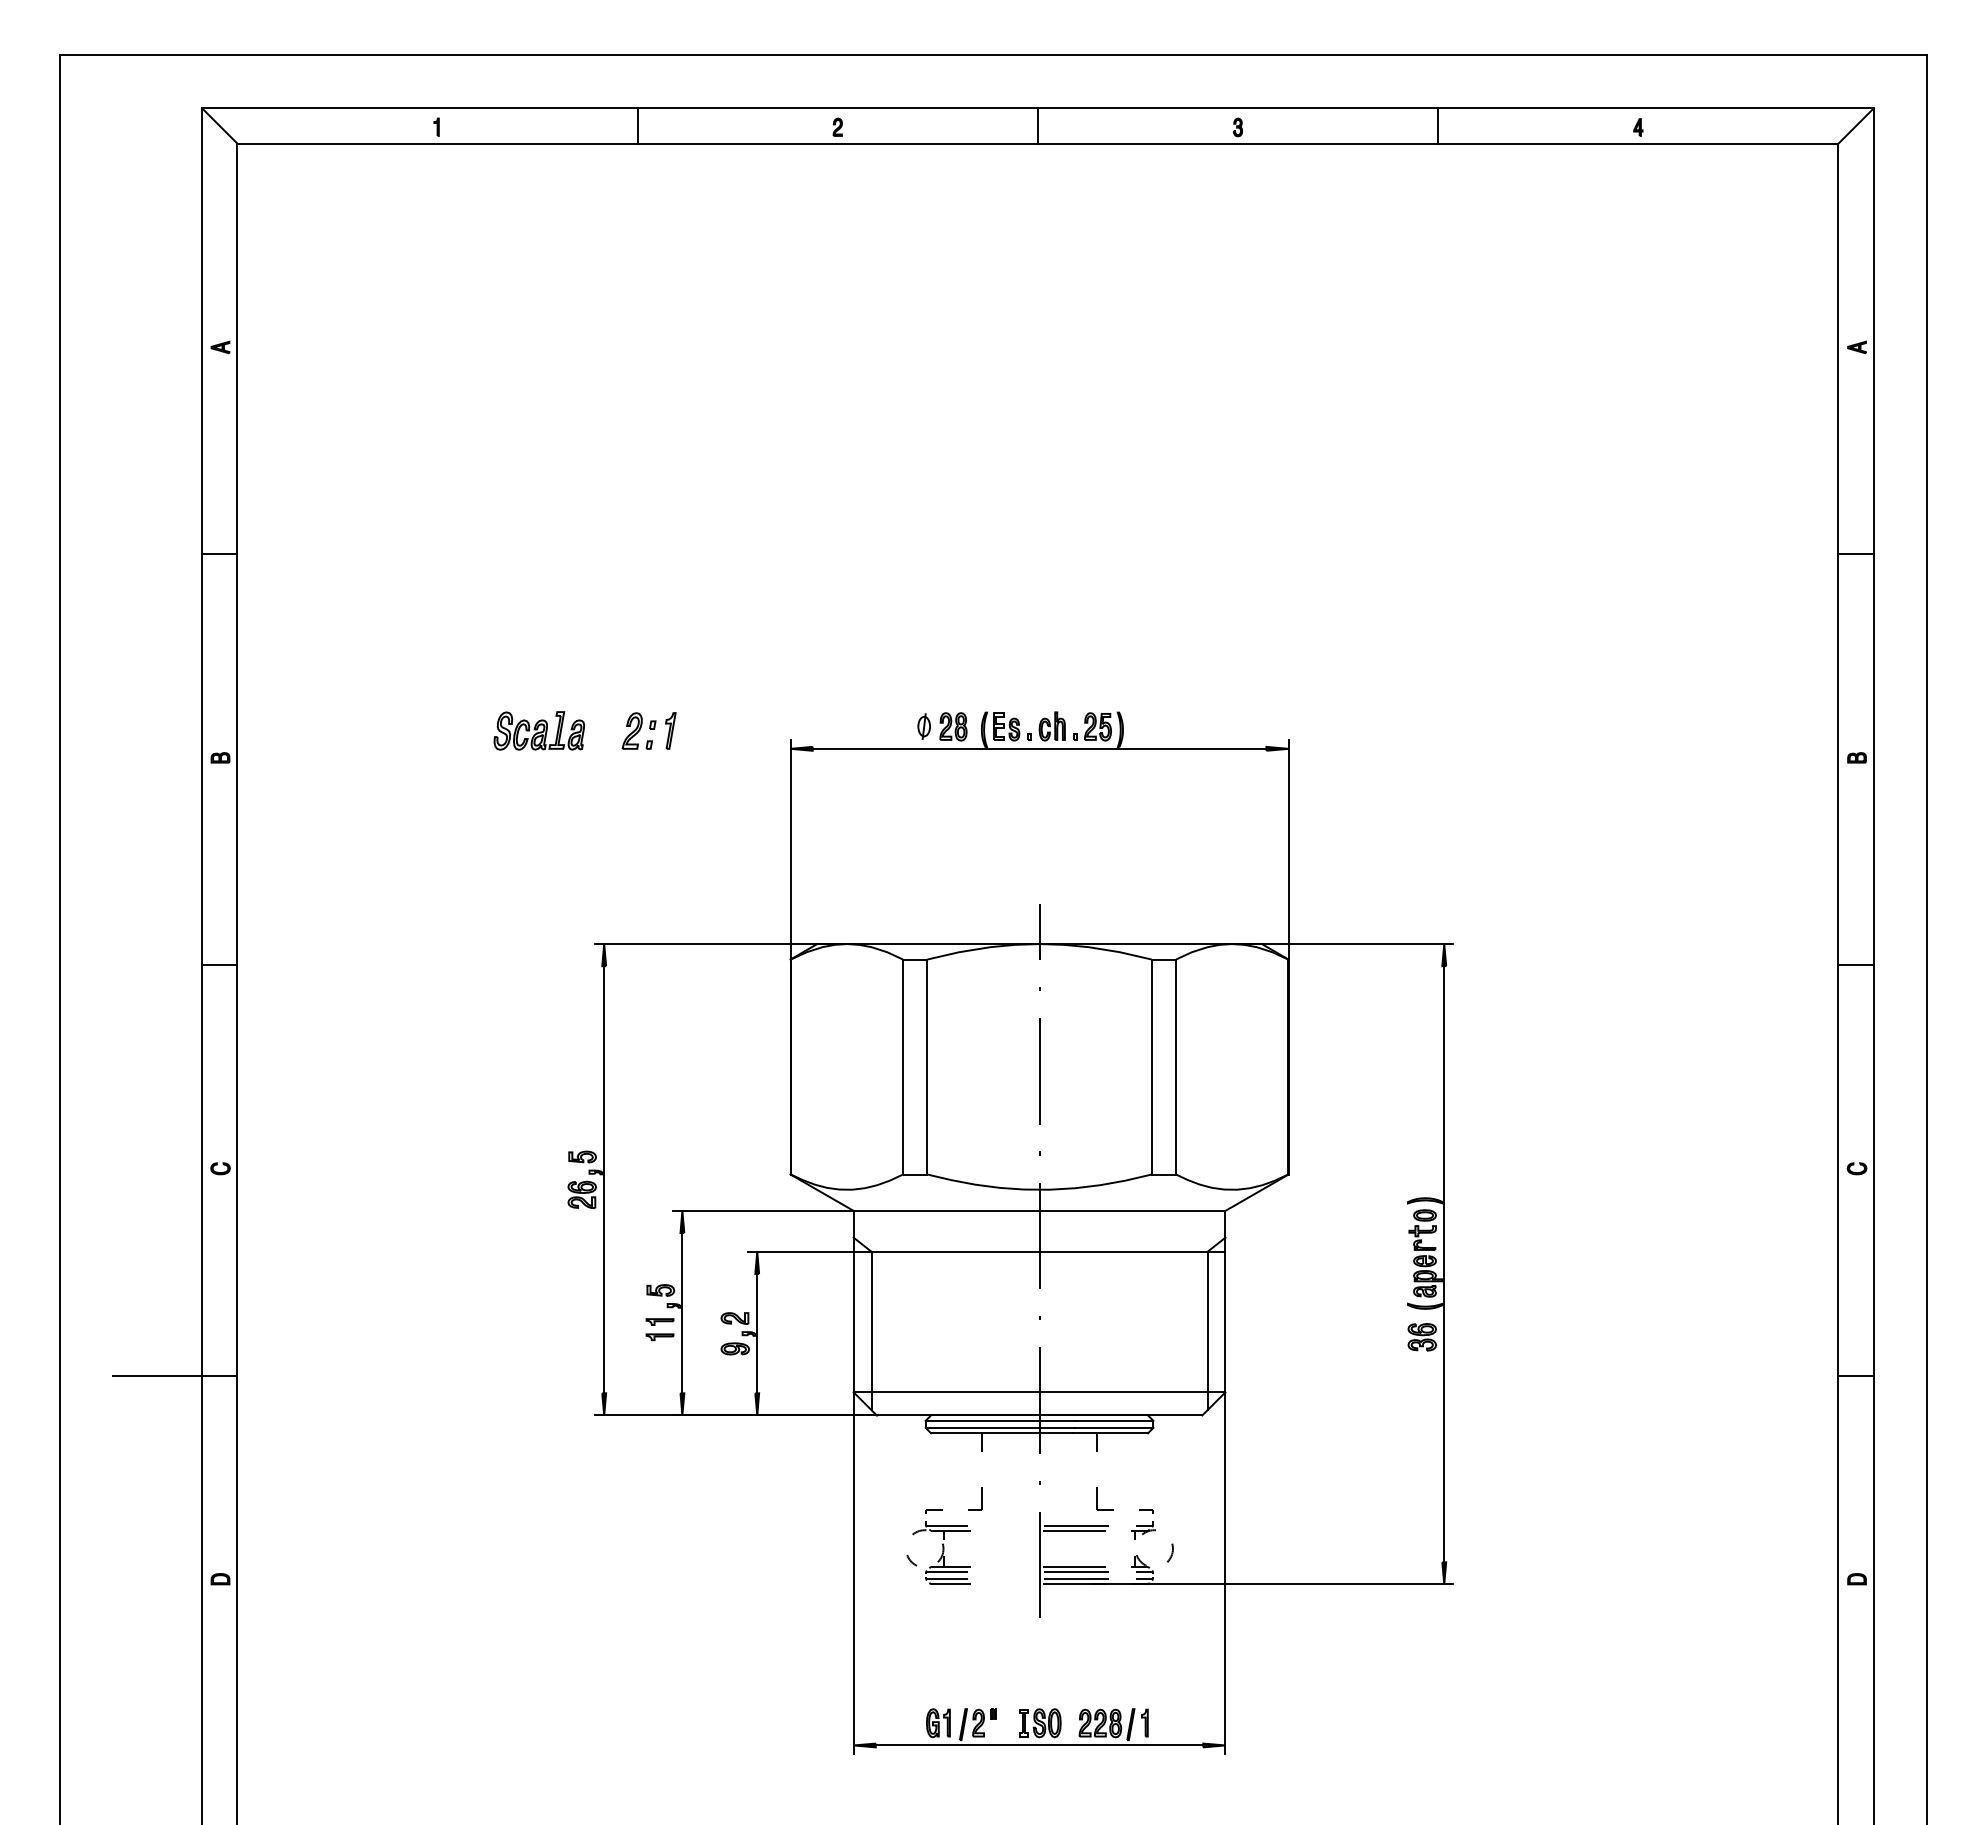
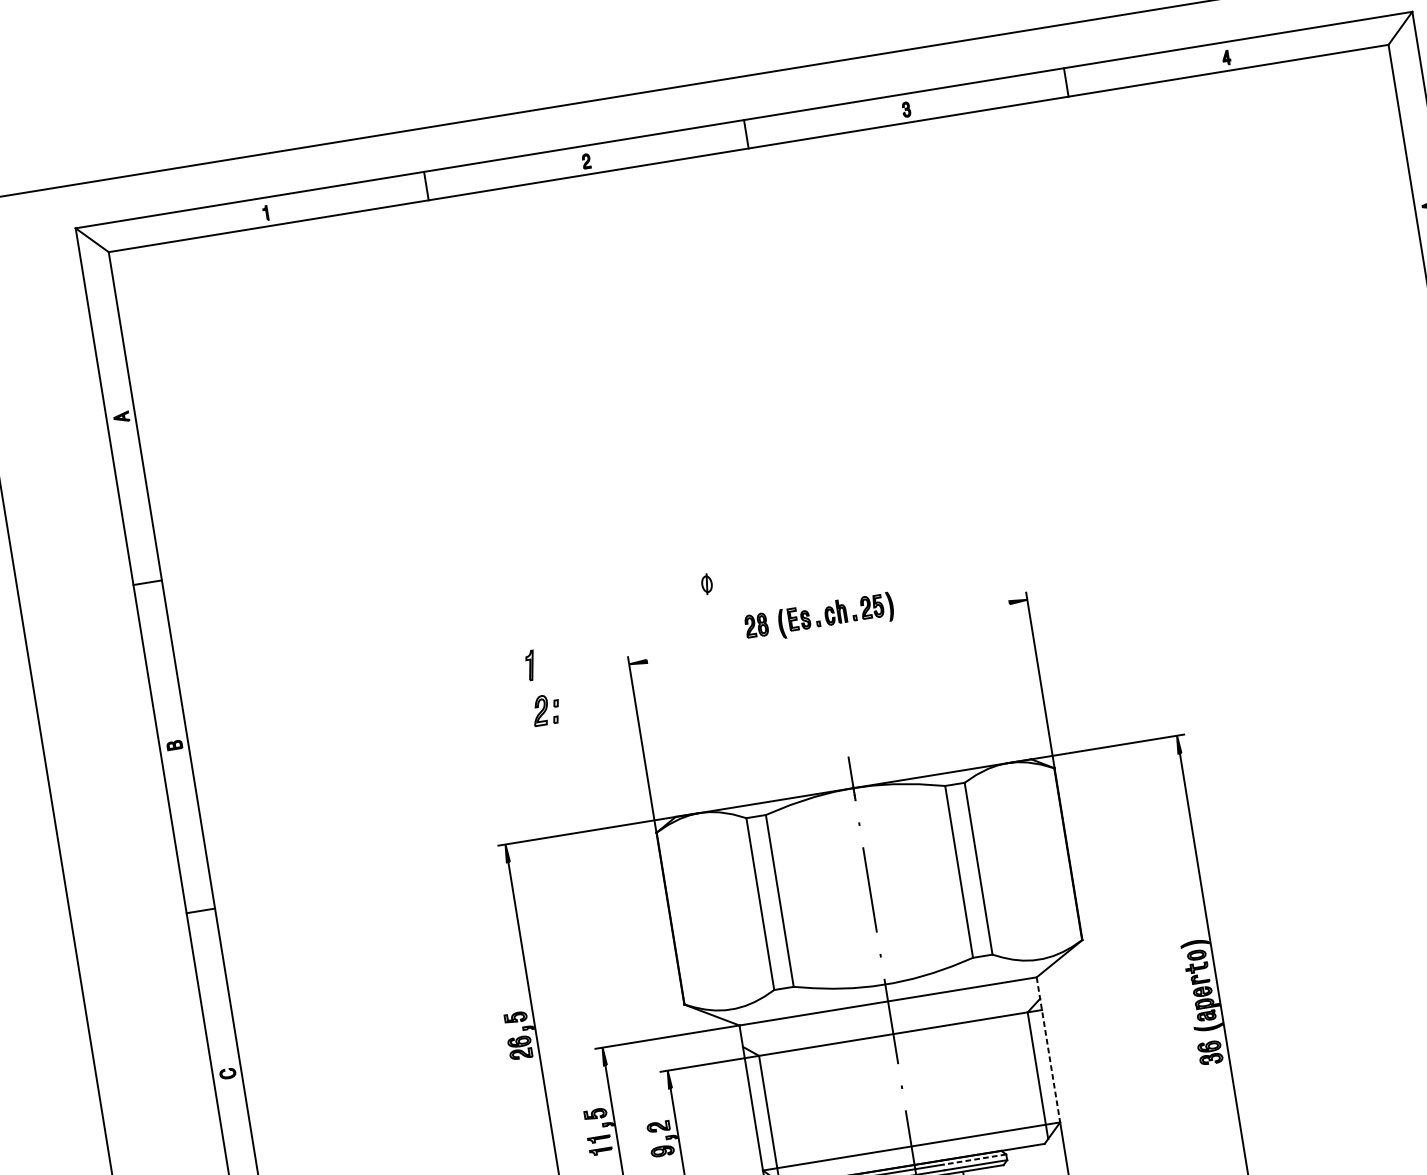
part: (923, 726) -> (706, 584), moved
part: (538, 730) -> (425, 682), removed
part: (638, 730) -> (545, 709), moved
line: (1039, 748) -> (828, 631), removed
line: (1225, 1301) -> (1048, 1049), solid -> dashed
line: (1113, 1420) -> (974, 1159), solid -> dashed

